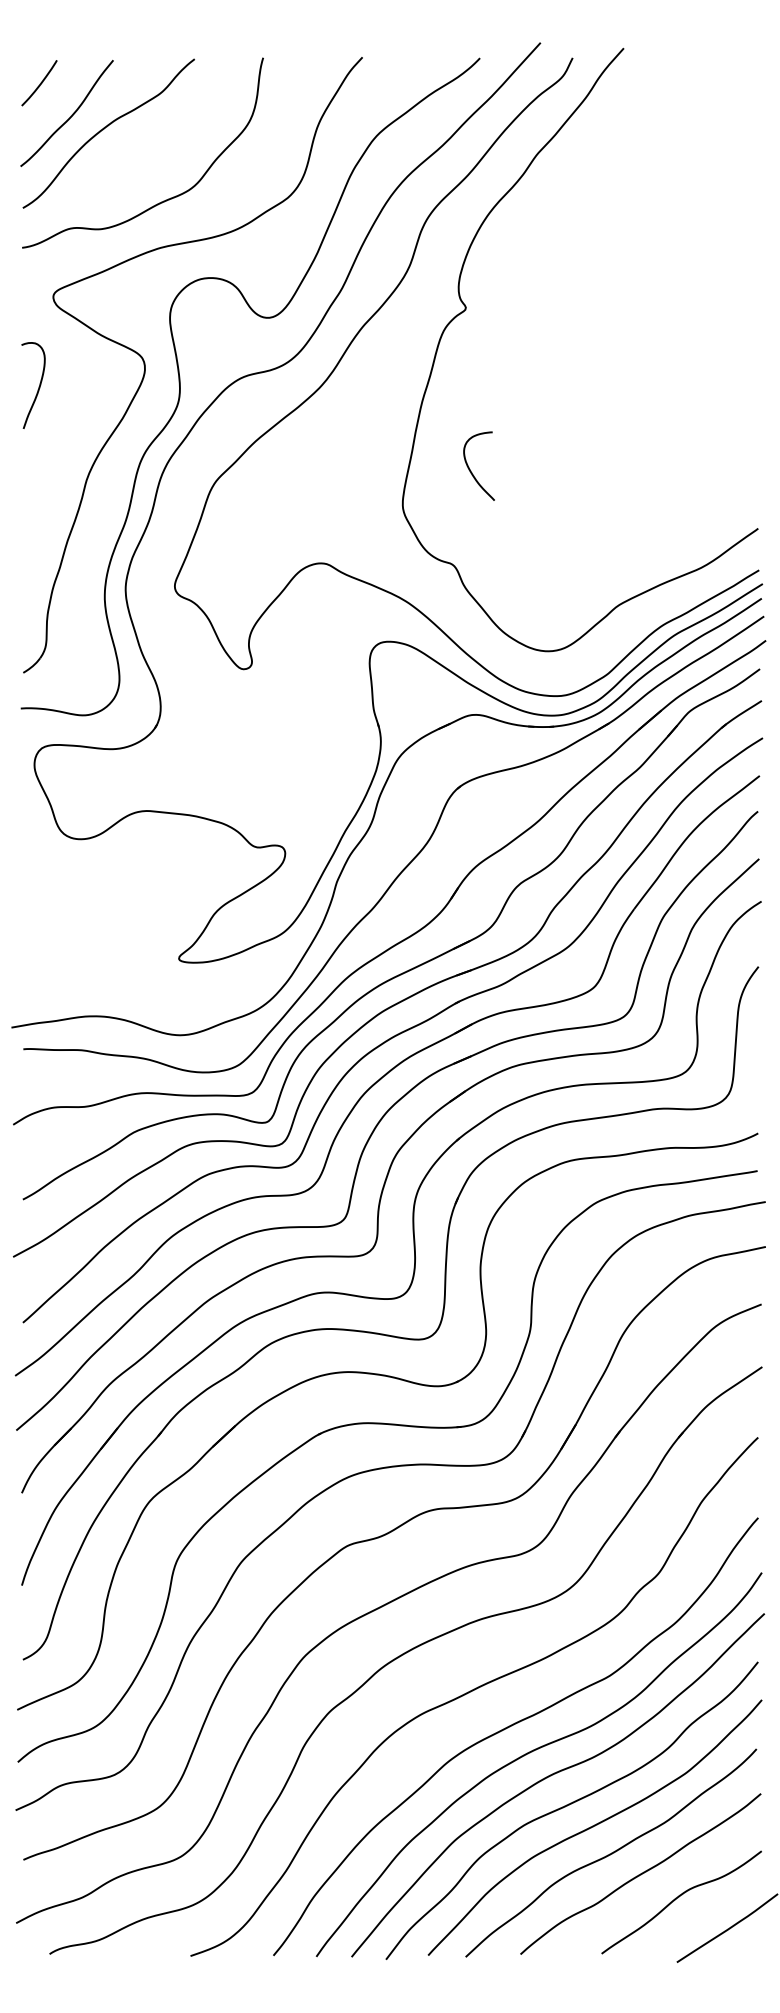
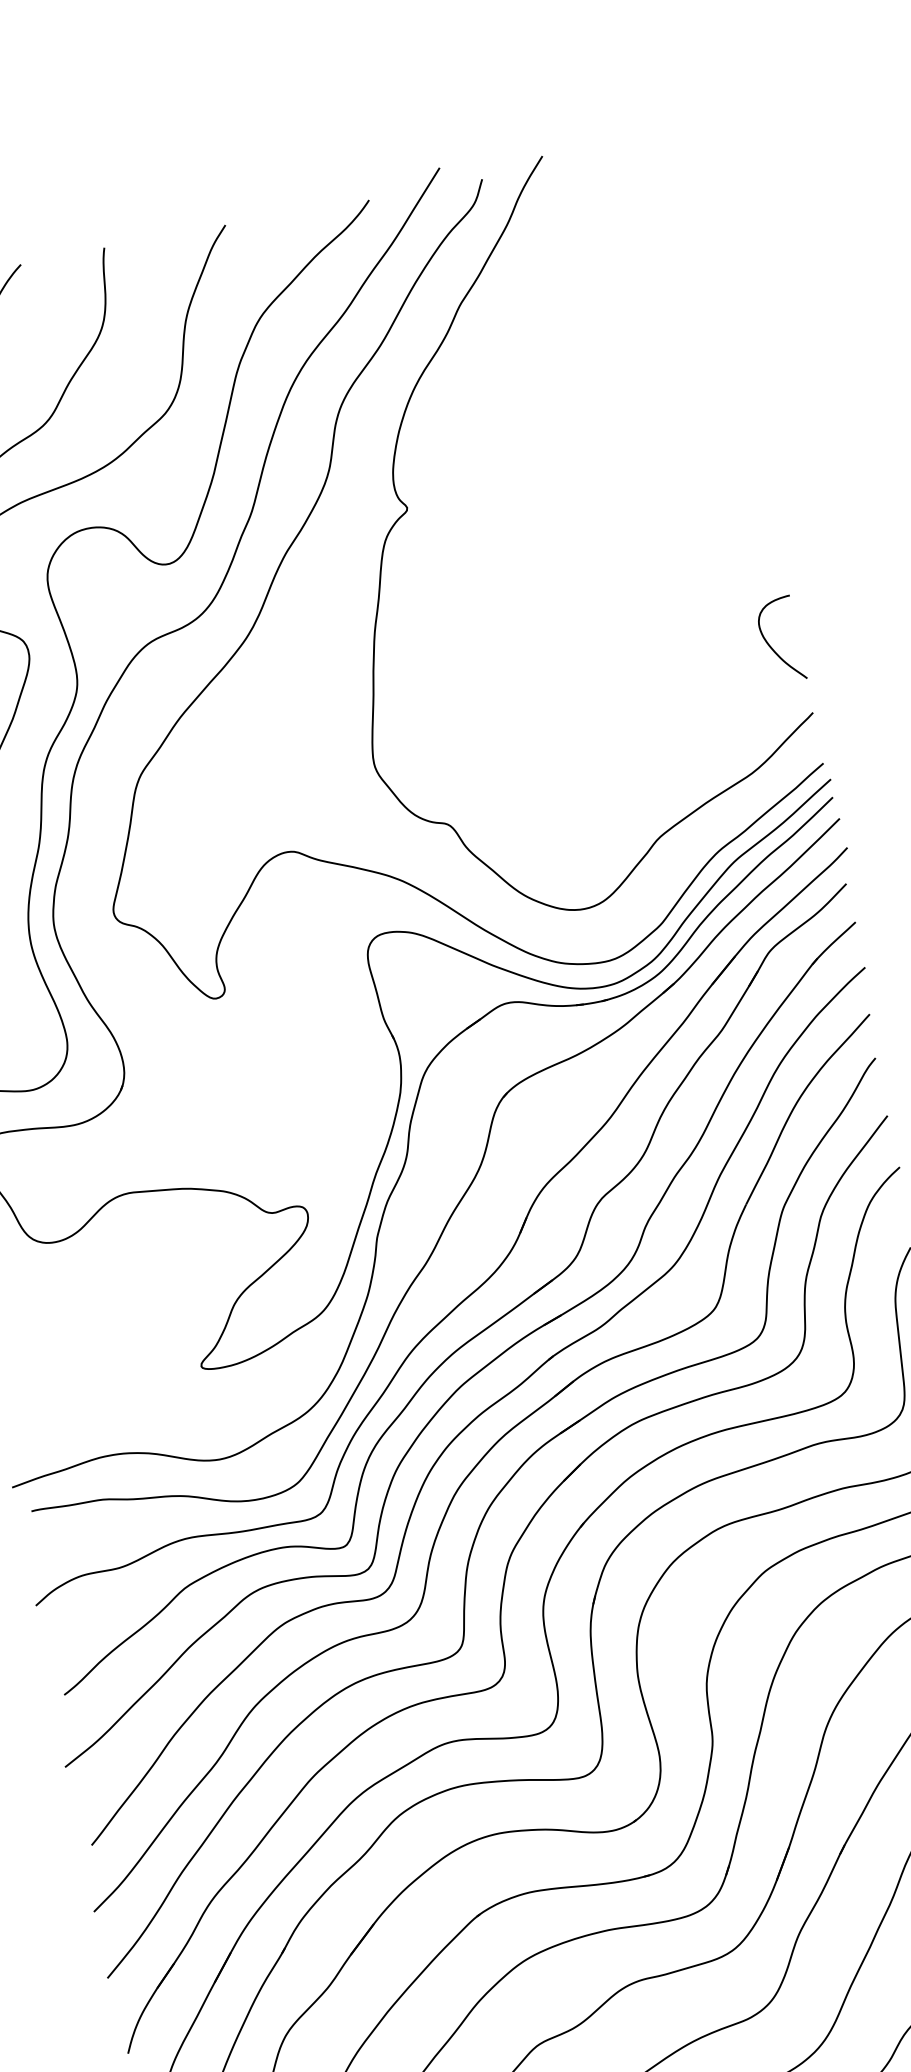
curve: (471, 470) -> (772, 646), moved

